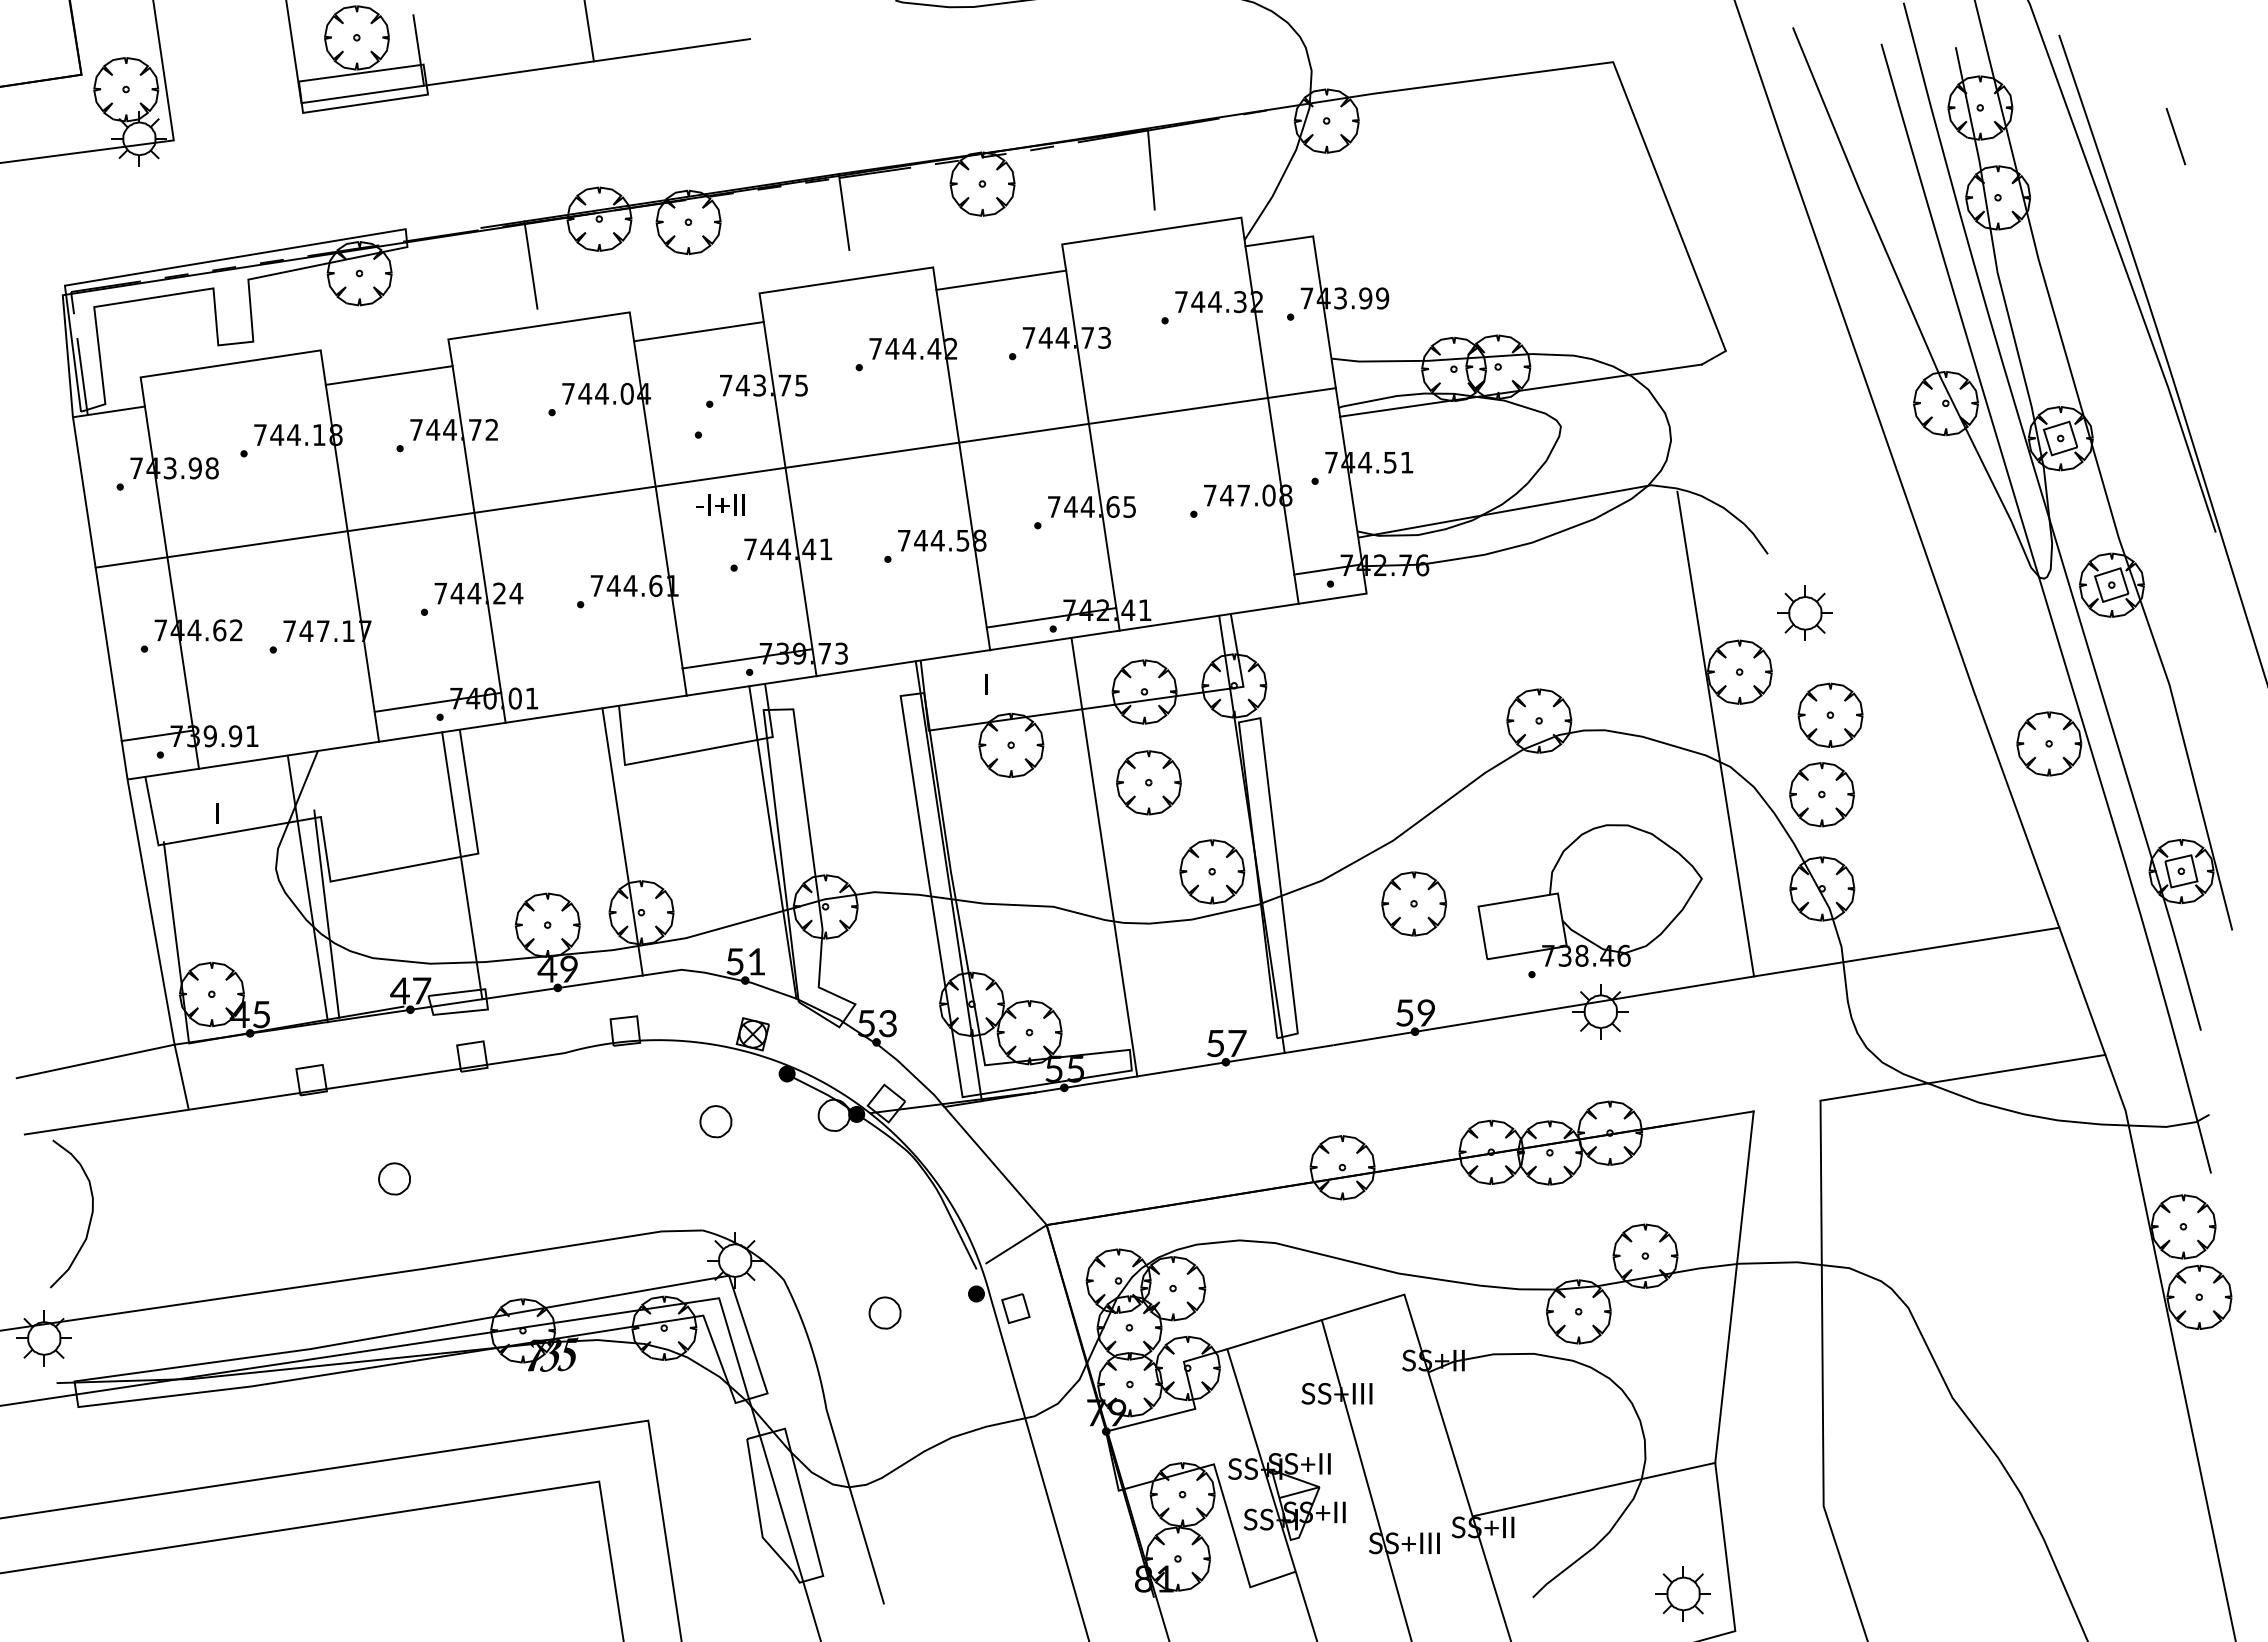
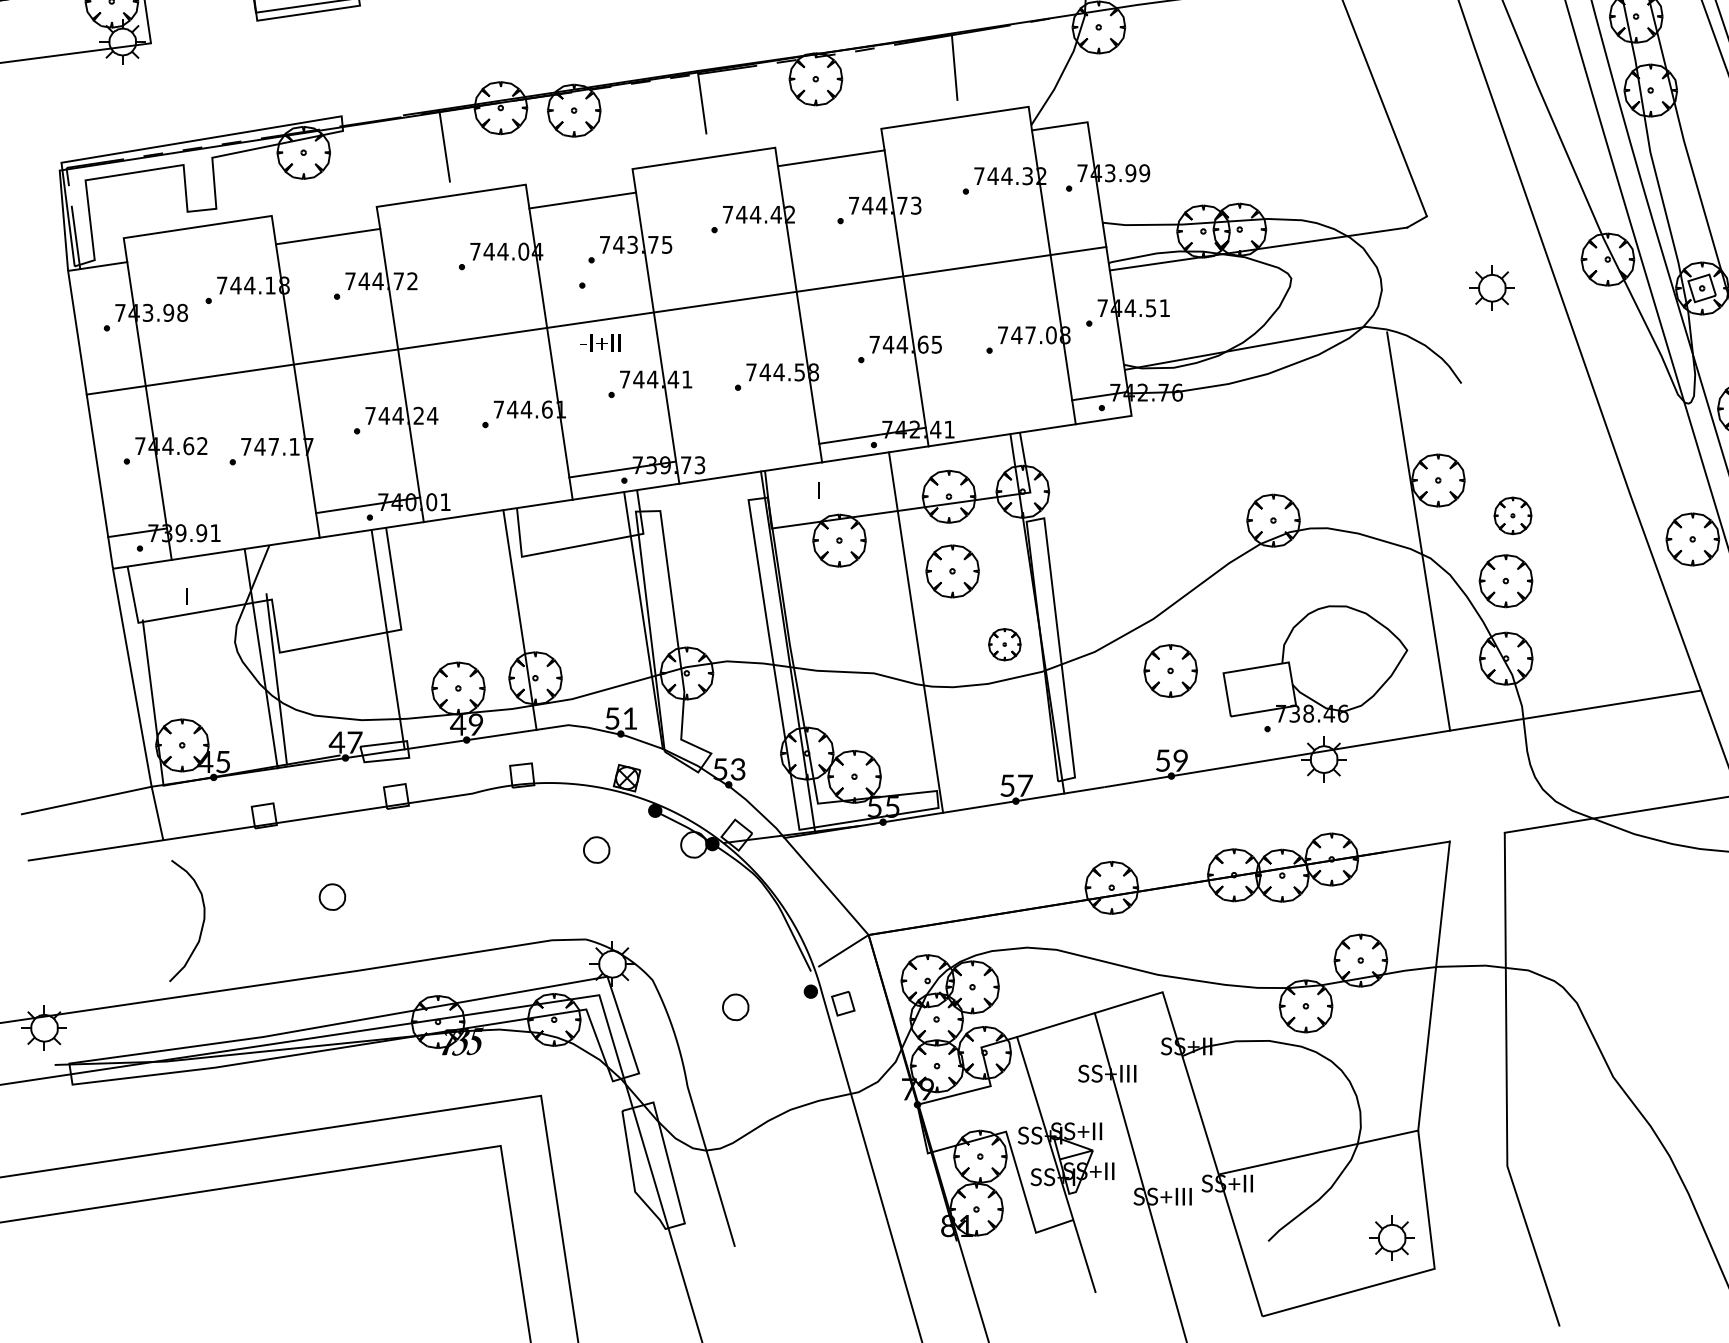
part: (1804, 612) -> (1491, 287), moved
part: (1830, 714) -> (1512, 515), size x0.7
part: (1212, 871) -> (1004, 644), size x0.6
curve: (90, 1216) -> (202, 923), moved

